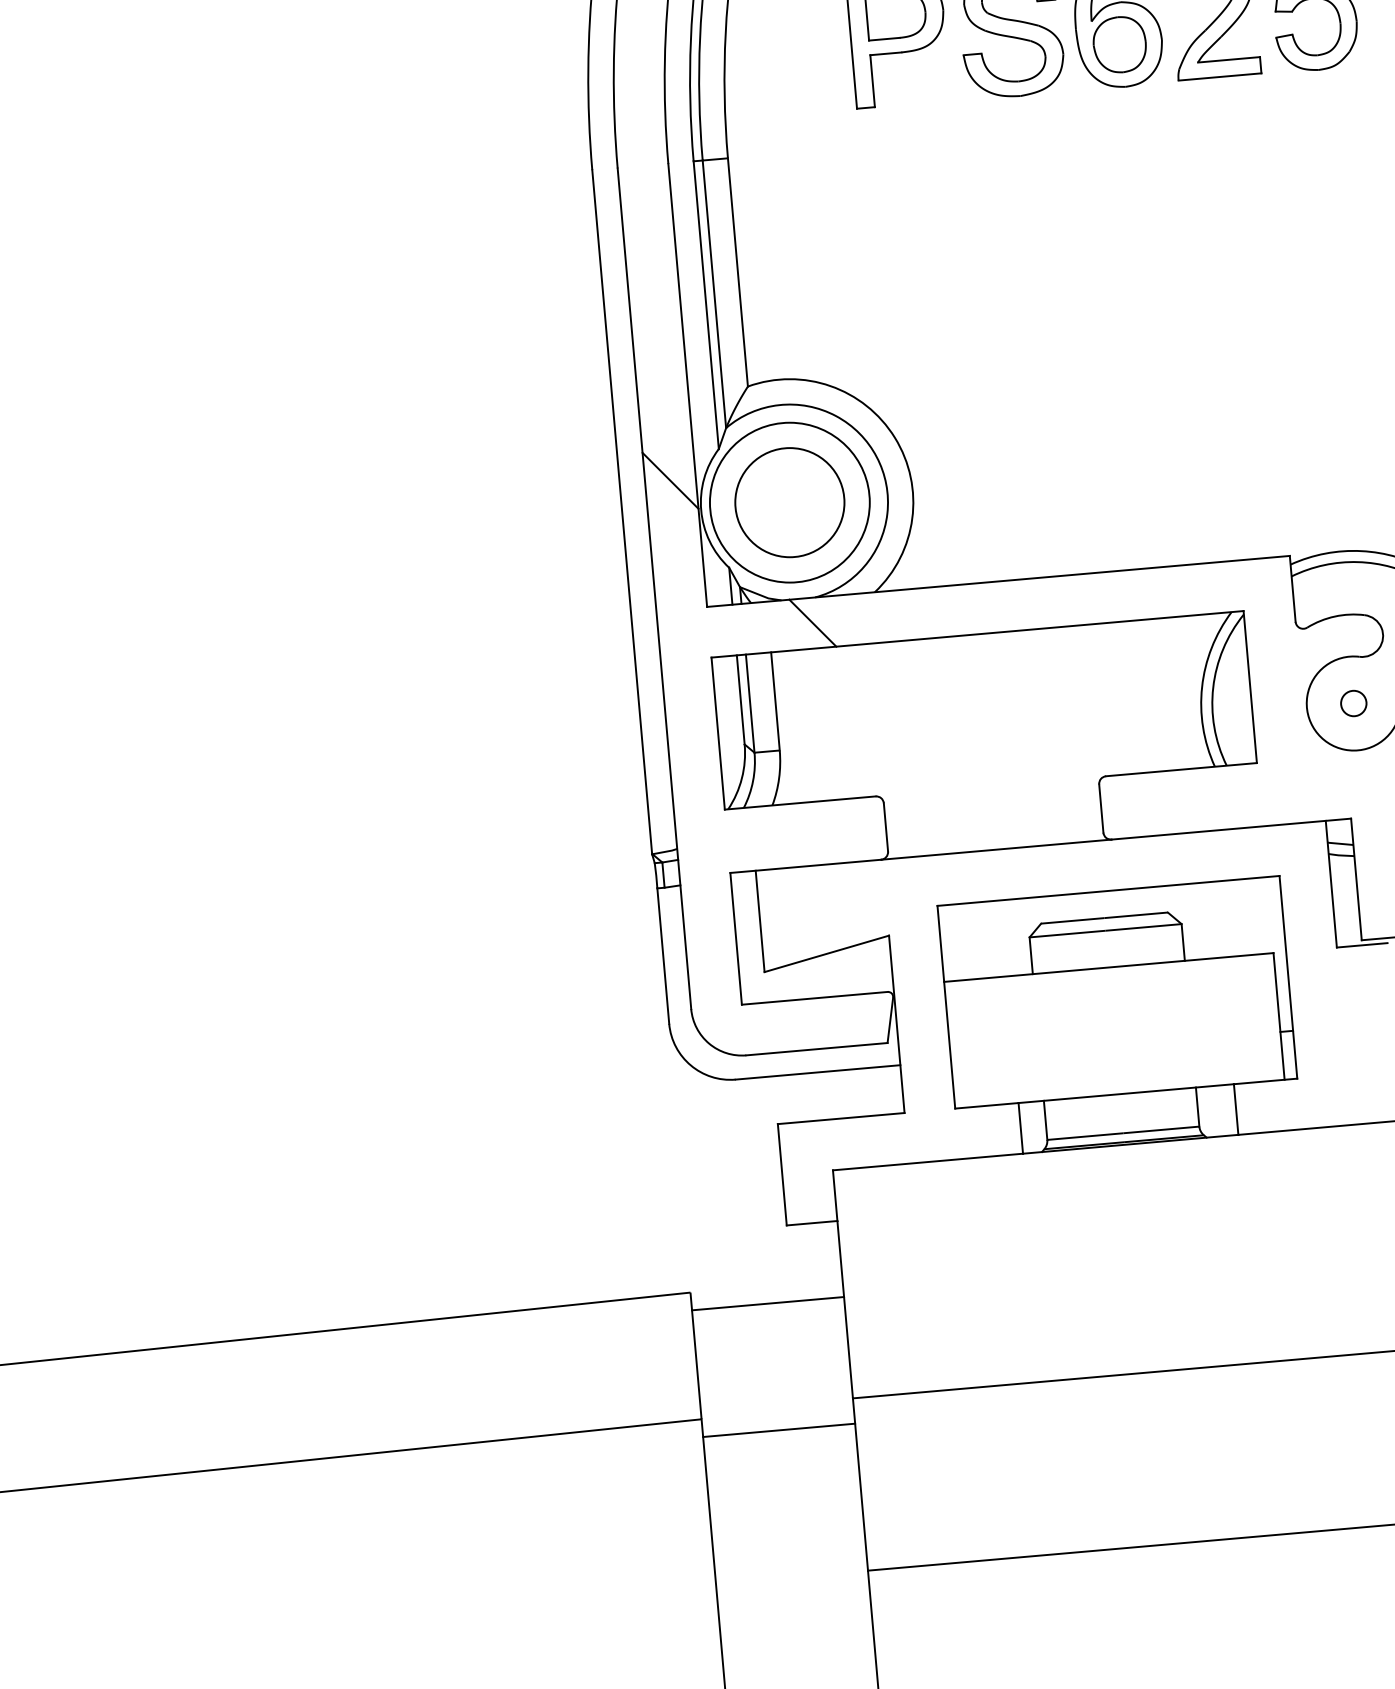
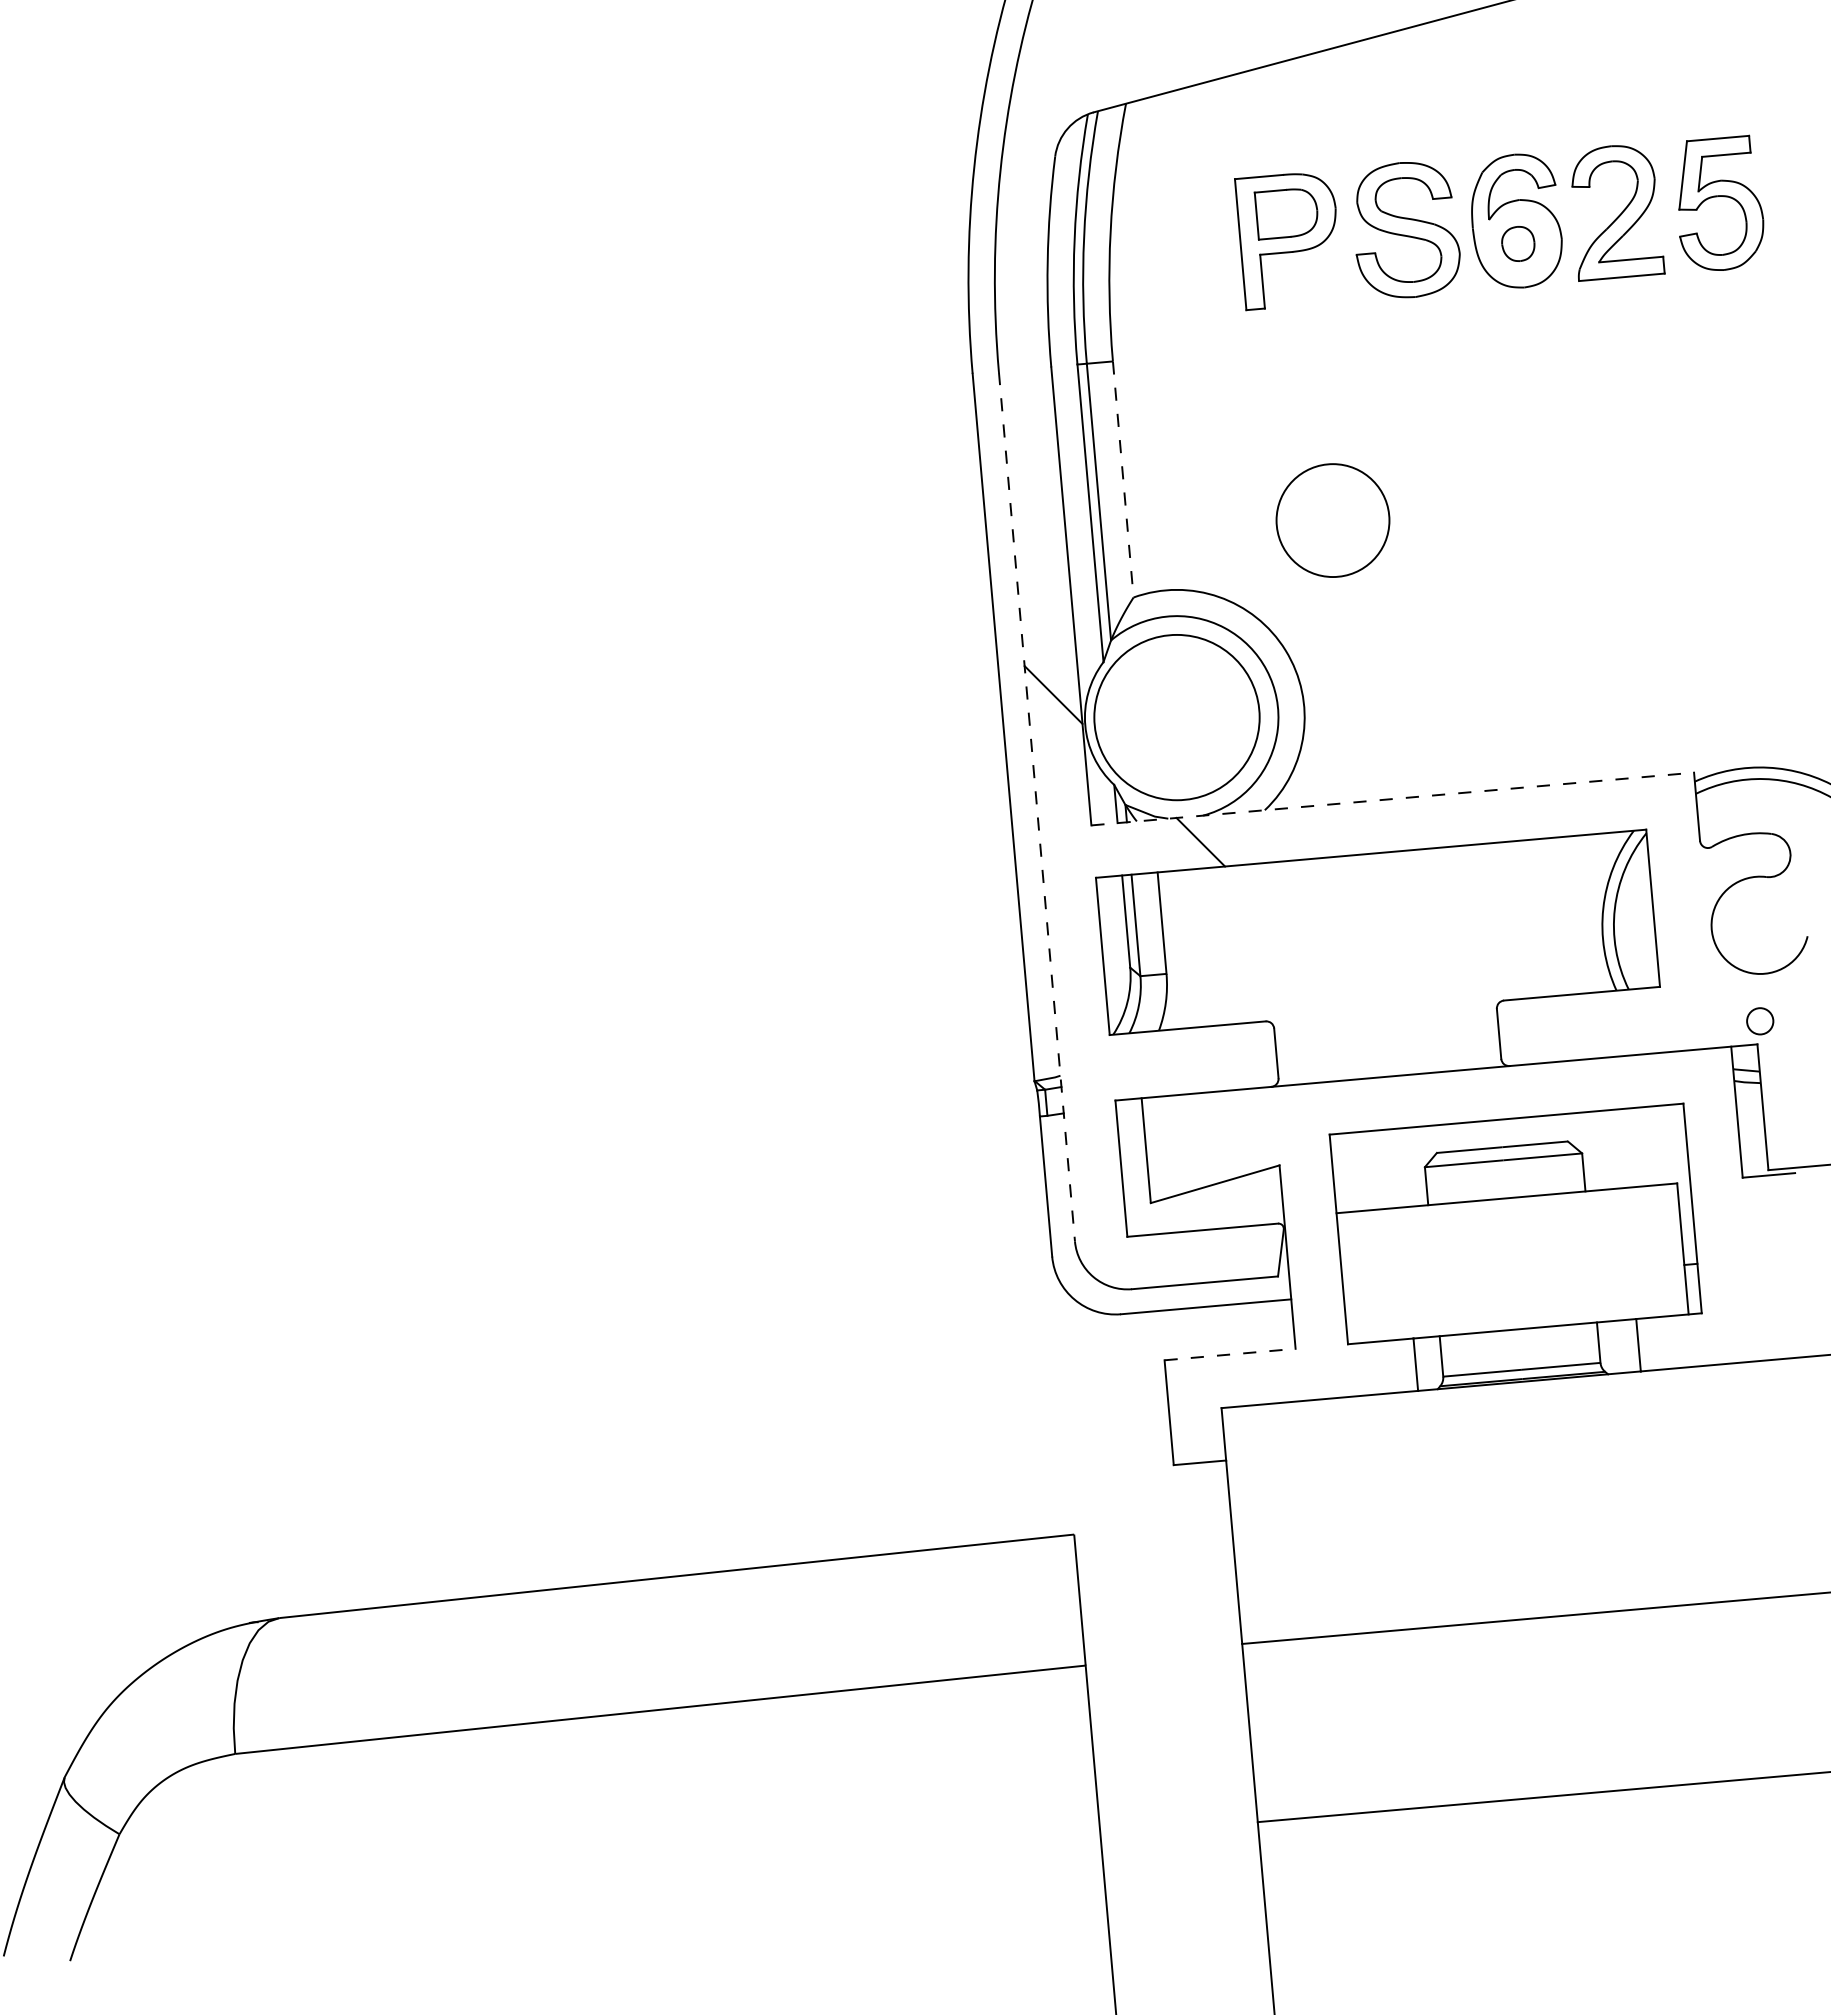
part: (1120, 44) -> (1518, 243), size x0.6
line: (738, 272) -> (1123, 479), solid -> dashed
circle: (789, 502) -> (1332, 520), moved
line: (999, 581) -> (1393, 799), solid -> dashed
line: (654, 589) -> (1036, 807), solid -> dashed
circle: (1354, 703) -> (1760, 1021), moved
line: (841, 1118) -> (1230, 1354), solid -> dashed
line: (768, 1303) -> (1154, 1545), removed
line: (778, 1429) -> (1165, 1676), removed

